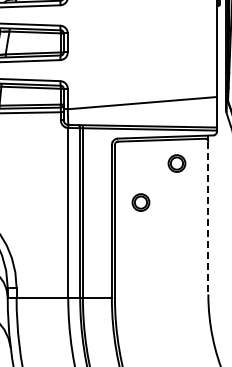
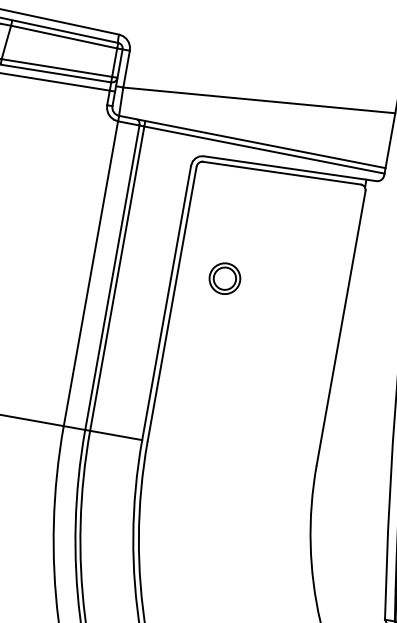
part: (176, 163) -> (301, 219), removed
line: (208, 218) -> (341, 328), dashed -> solid

